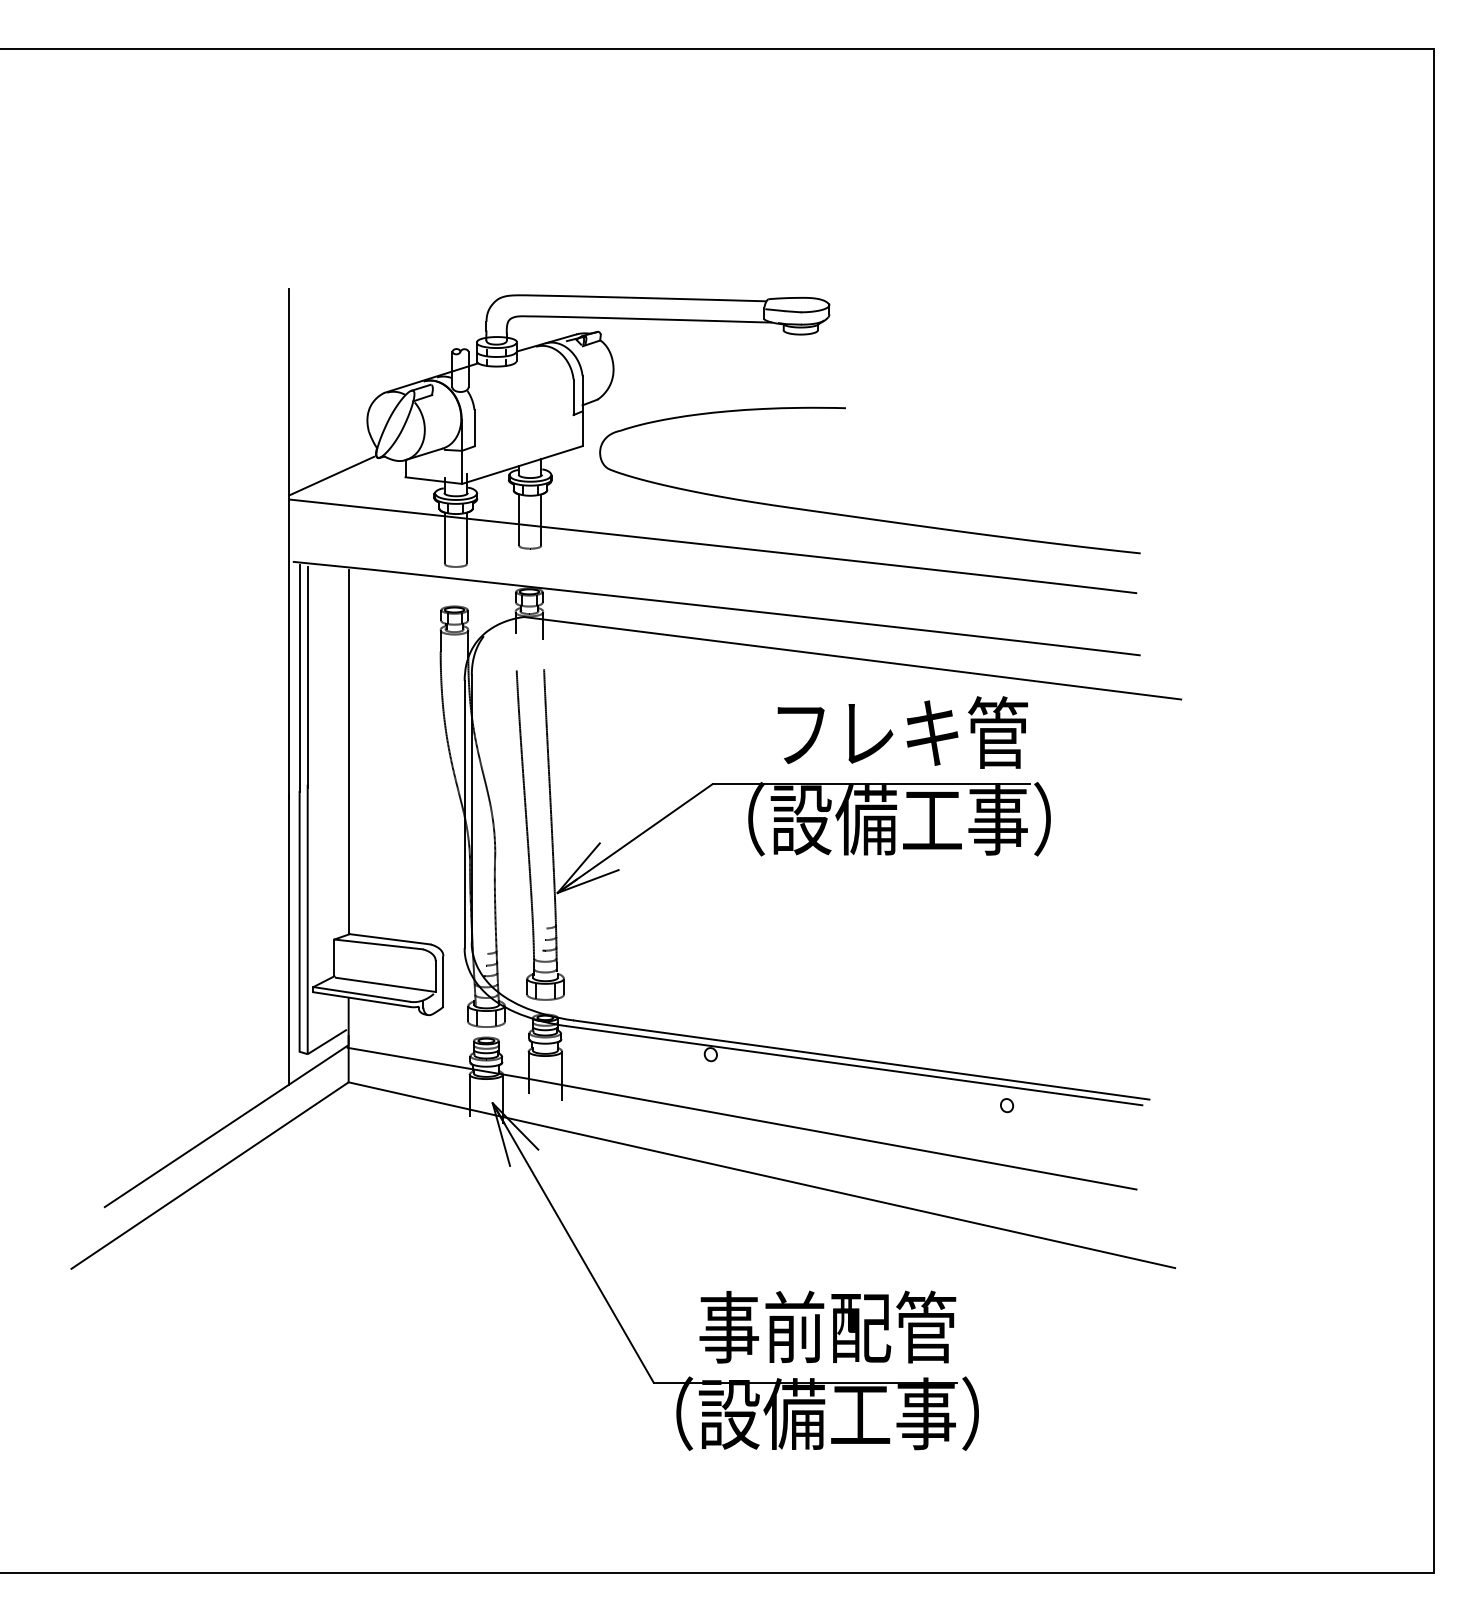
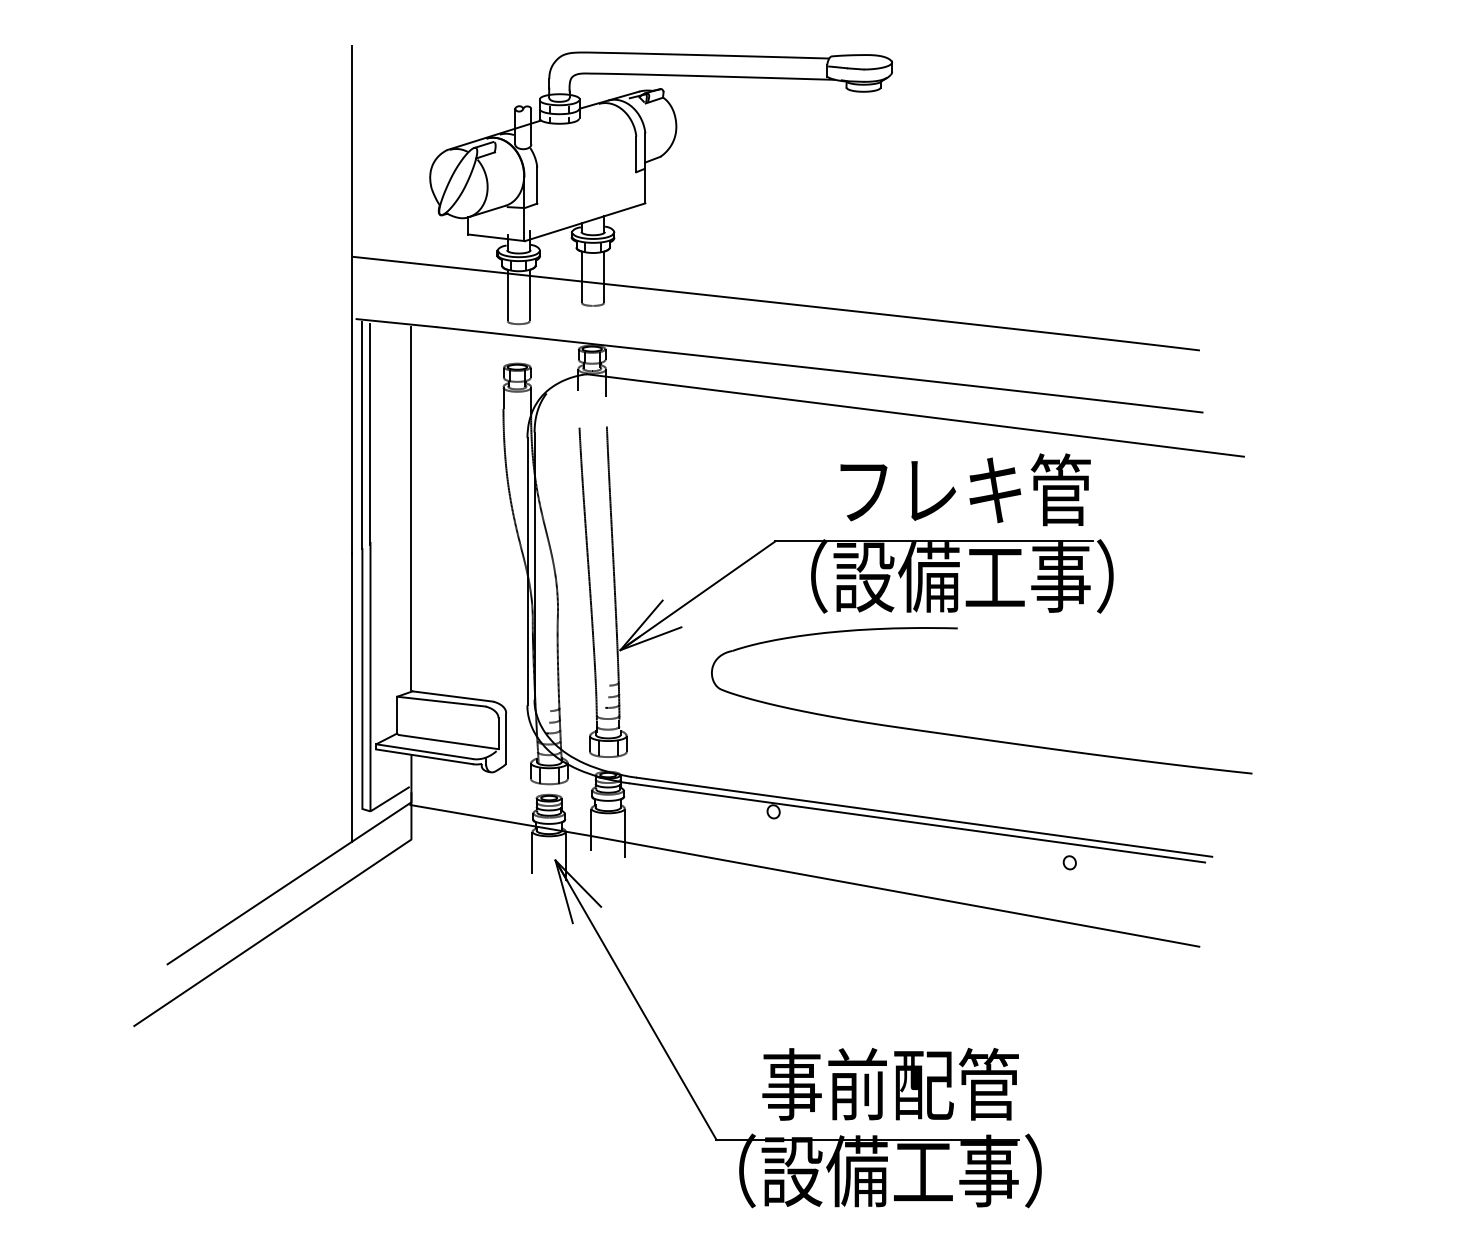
line: (331, 475) -> (394, 232), removed
part: (868, 517) -> (980, 737), moved
line: (761, 1175) -> (824, 932), removed

